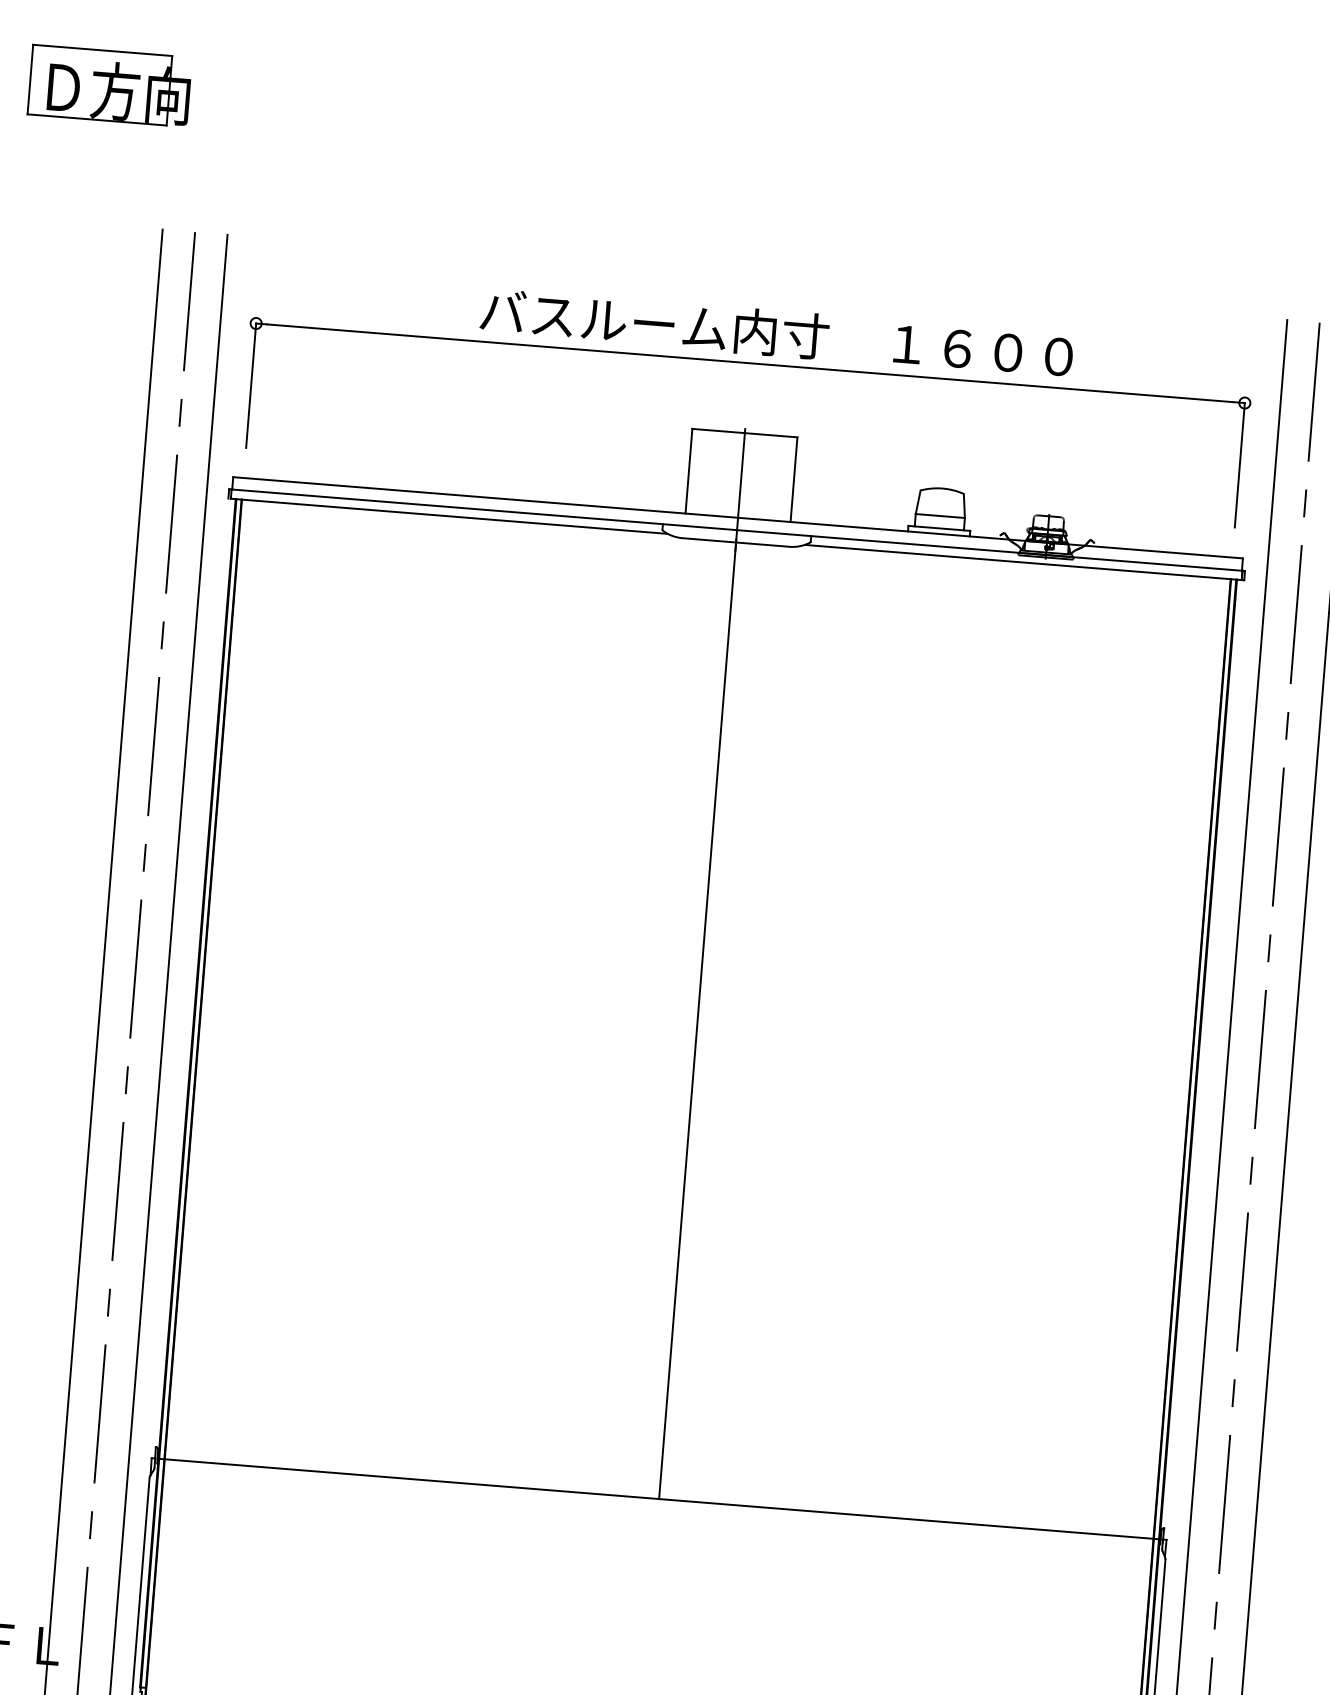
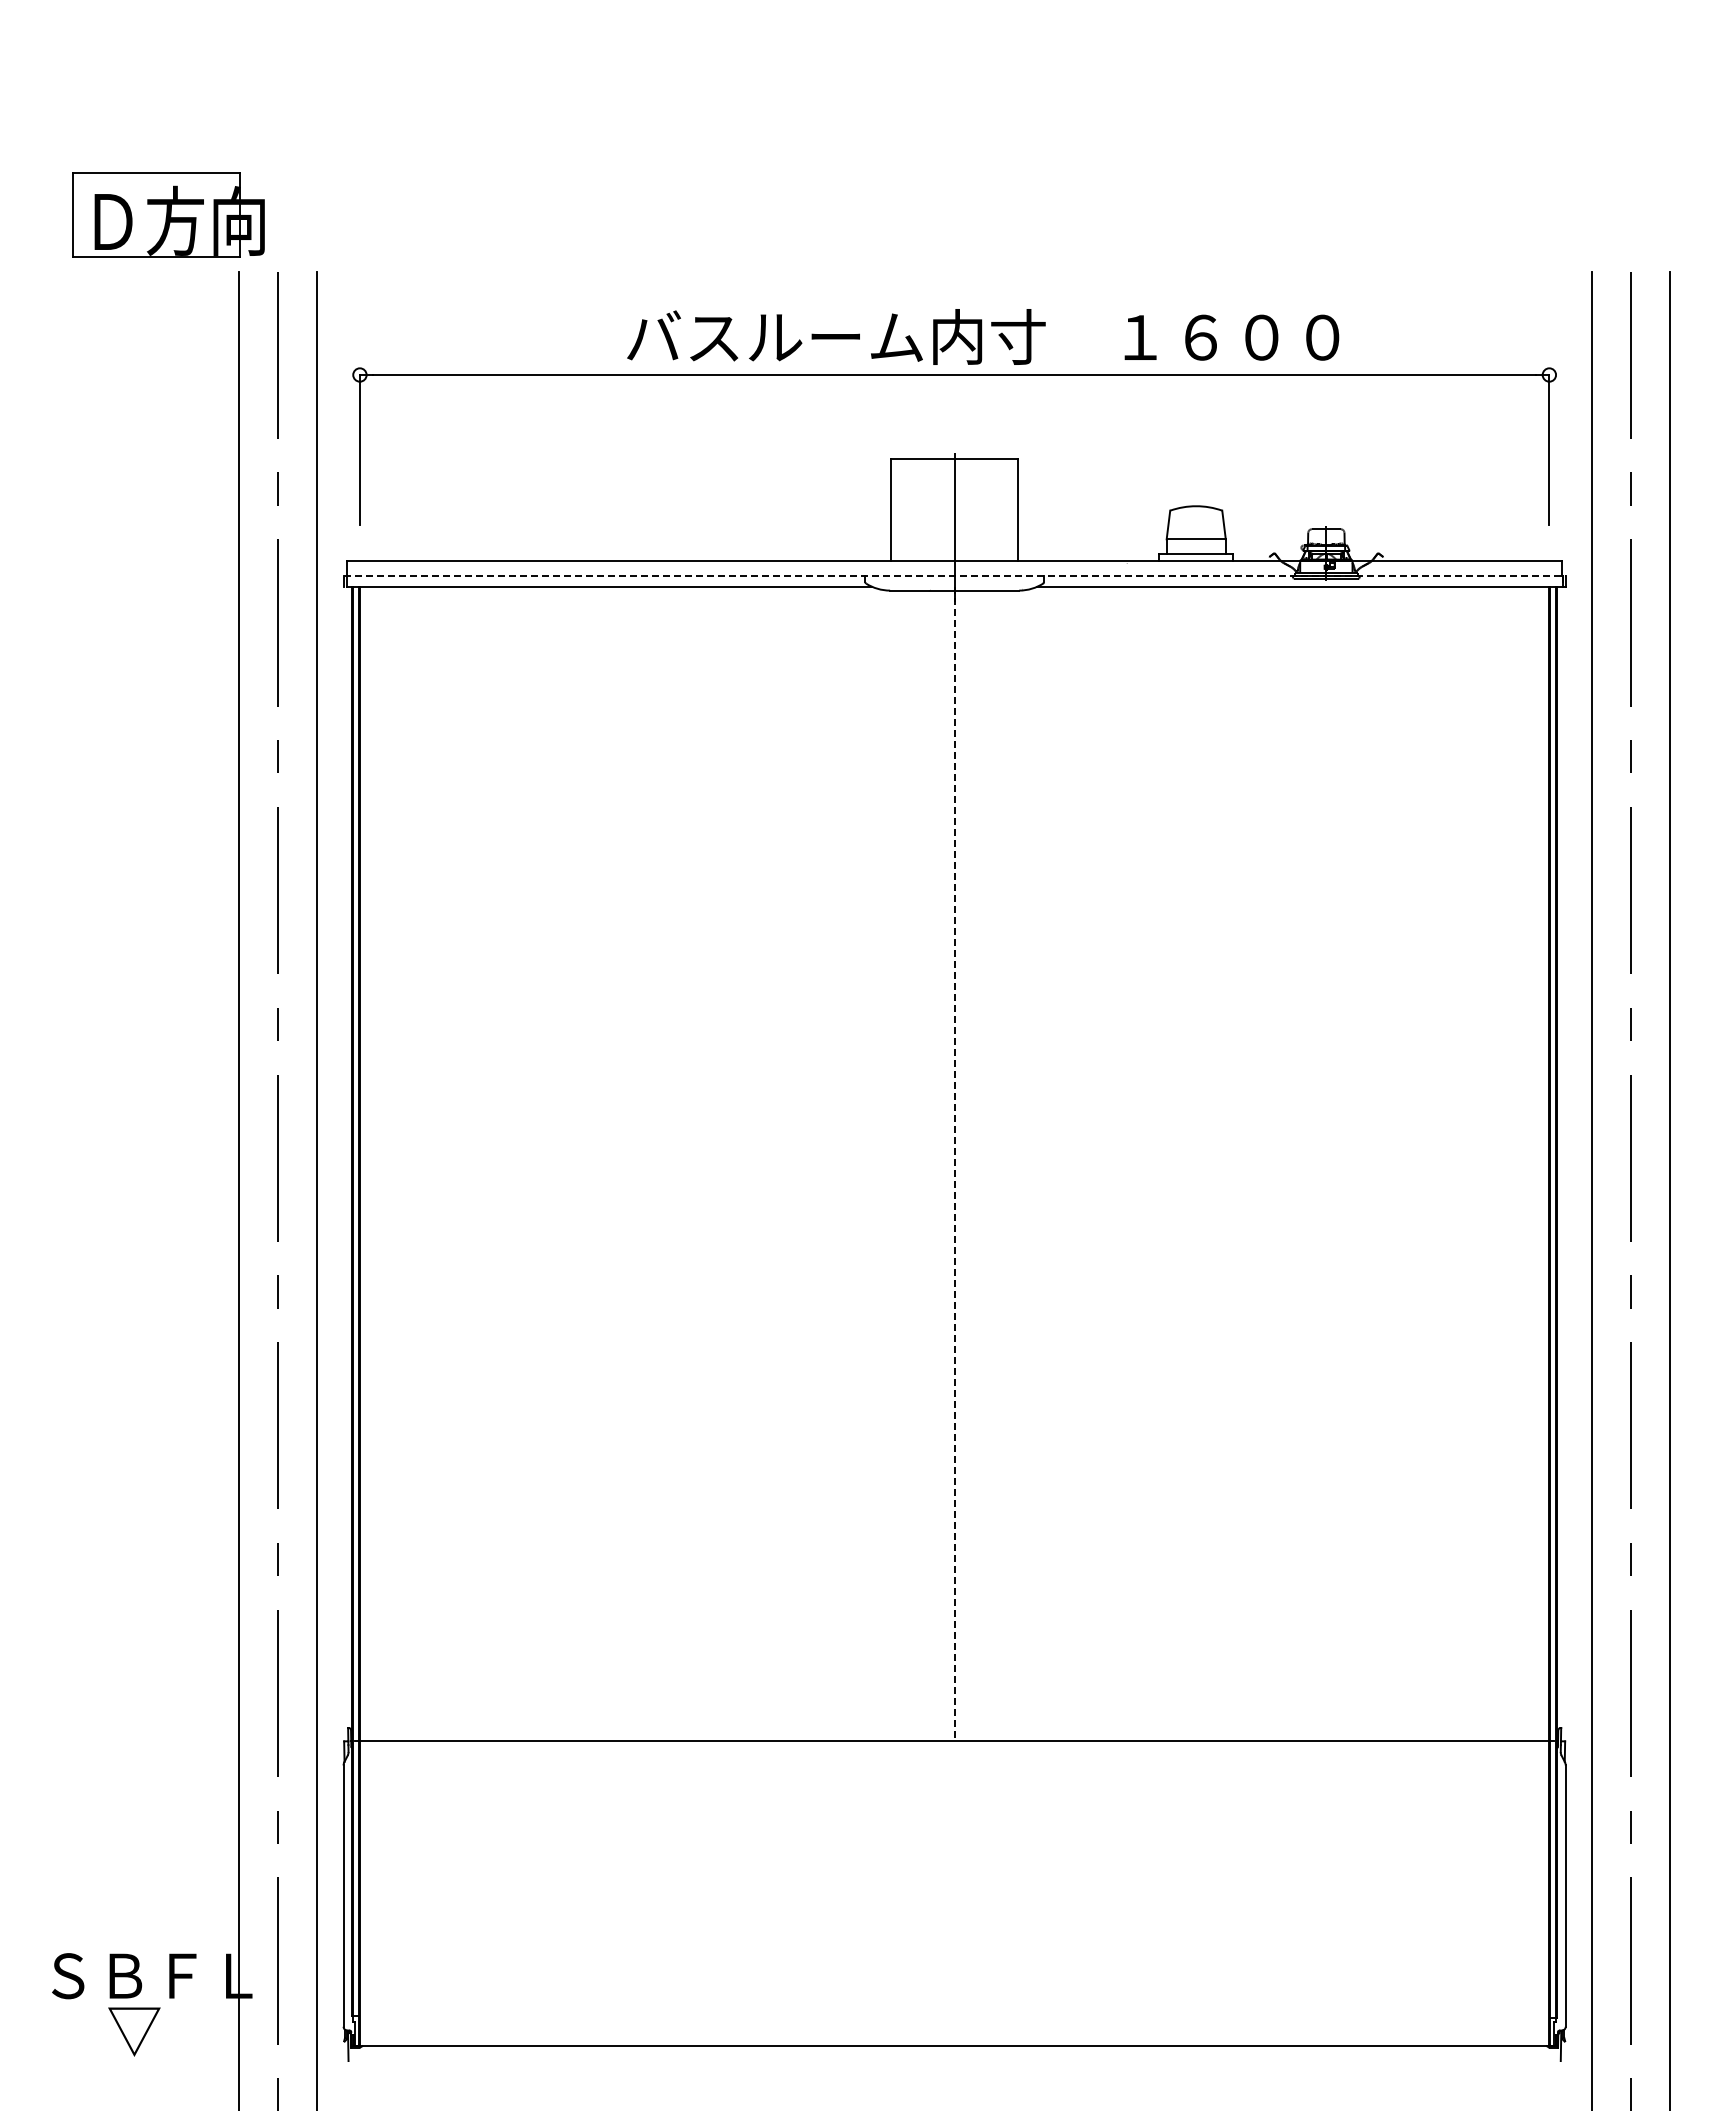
part: (110, 85) -> (168, 214), moved
line: (737, 530) -> (955, 575), solid -> dashed
line: (697, 1019) -> (954, 1164), solid -> dashed

